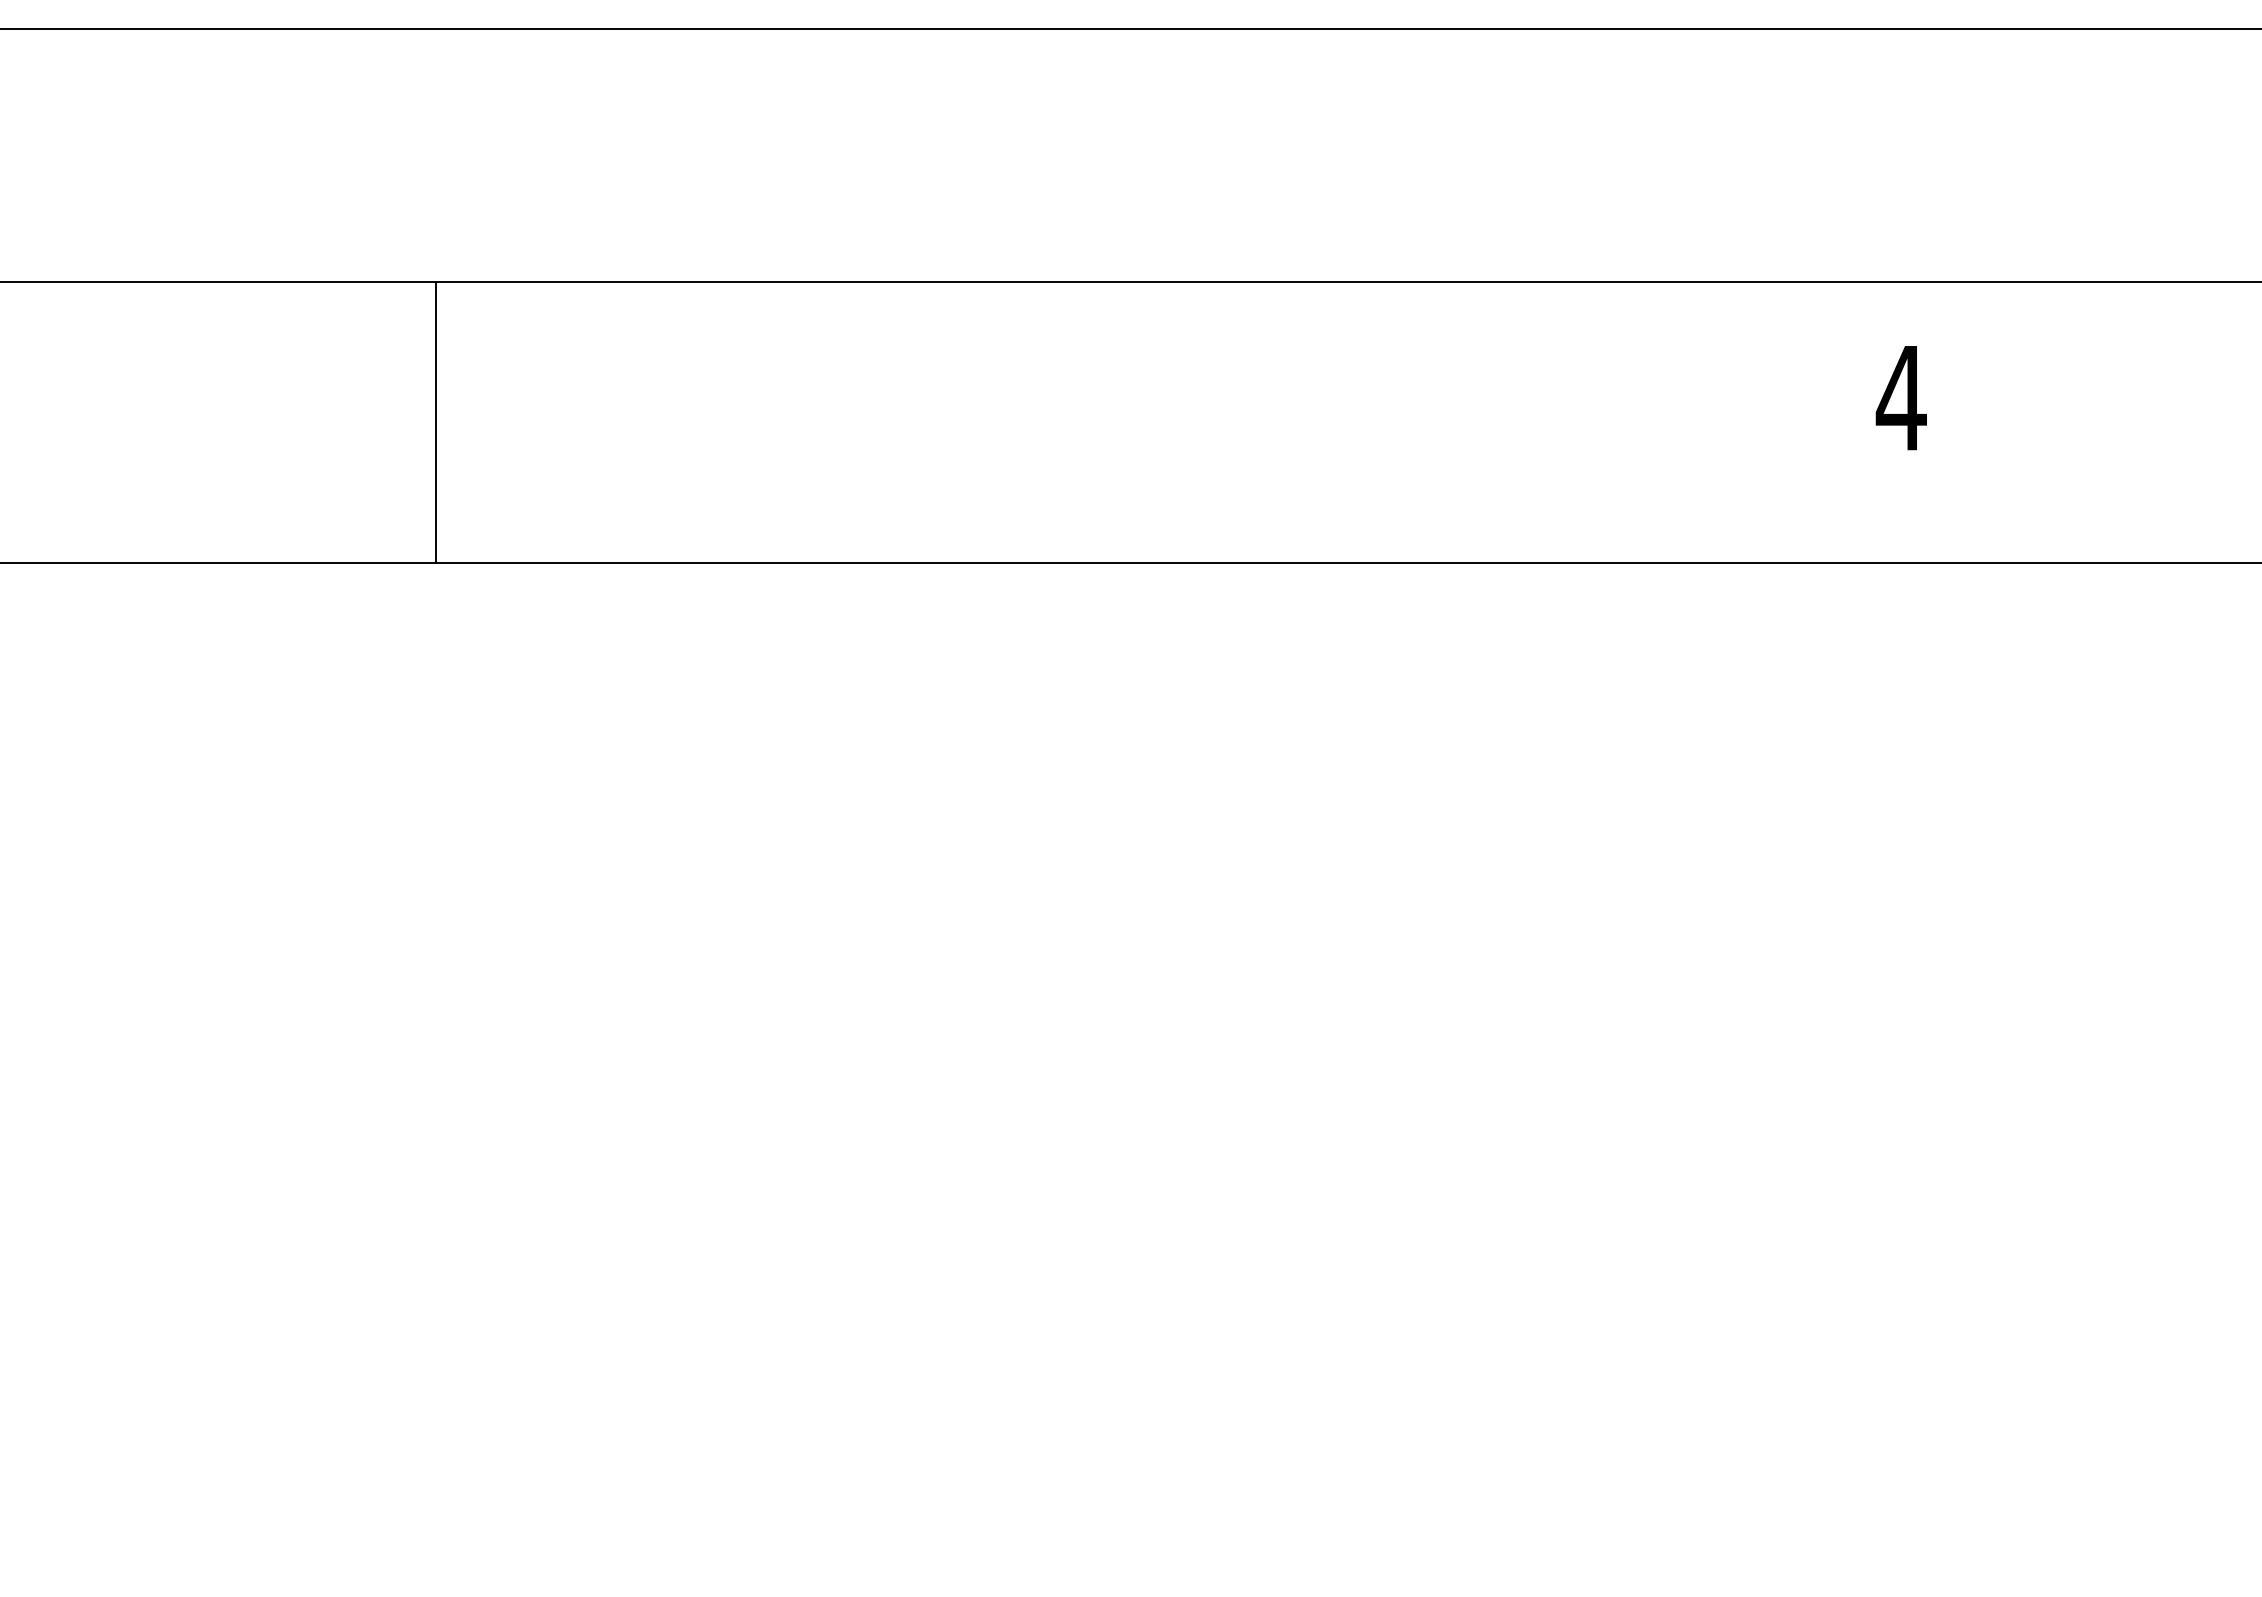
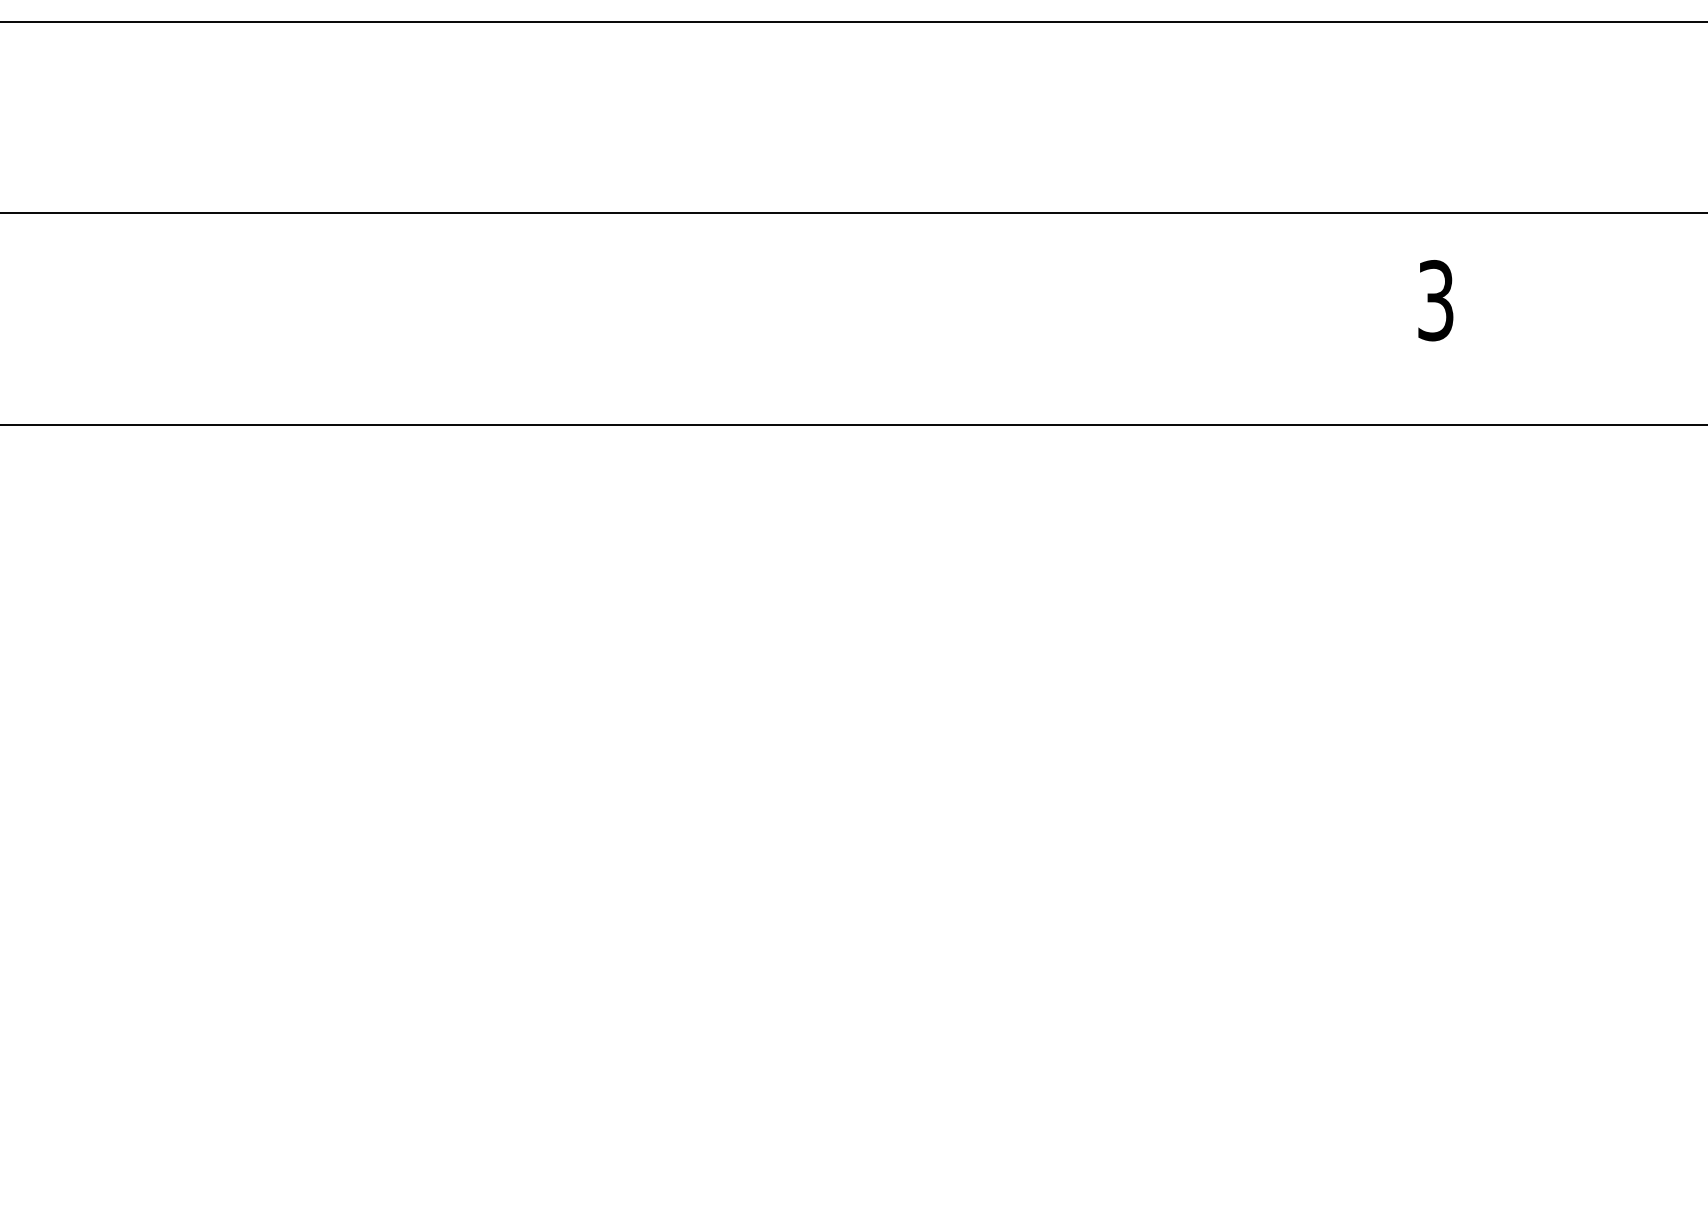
text: (1901, 397) -> (1435, 300), 4 -> 3
line: (436, 421) -> (329, 318), removed

